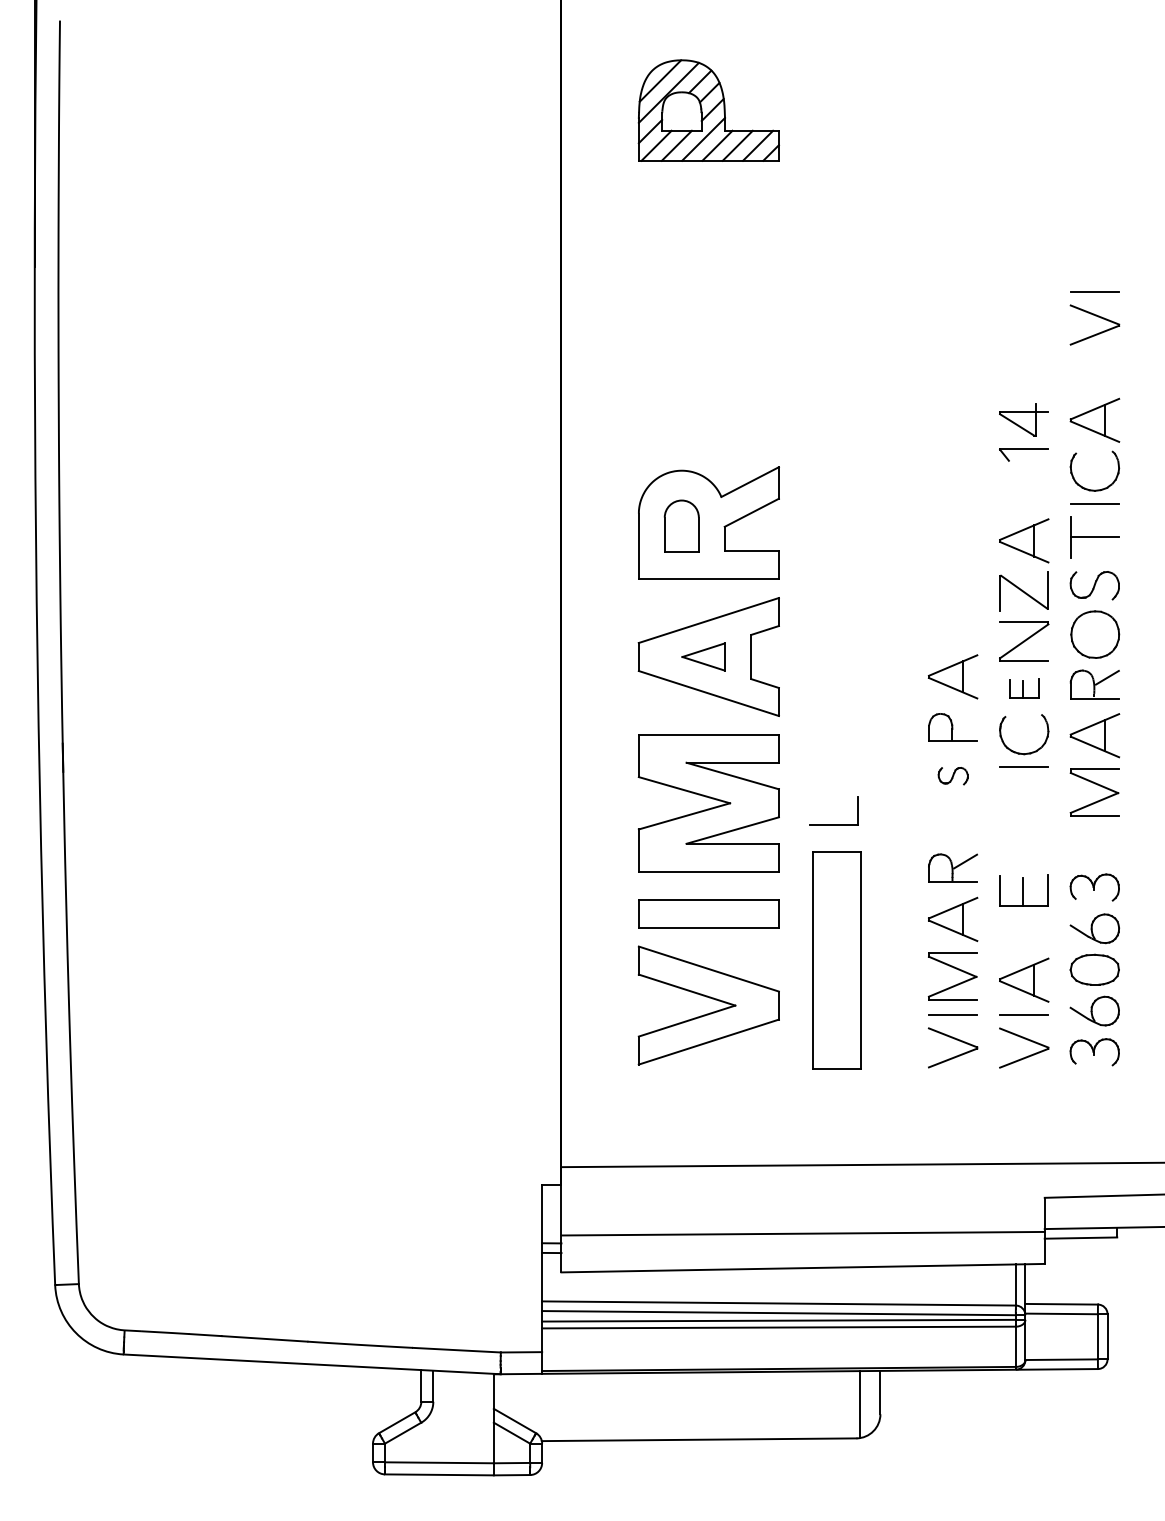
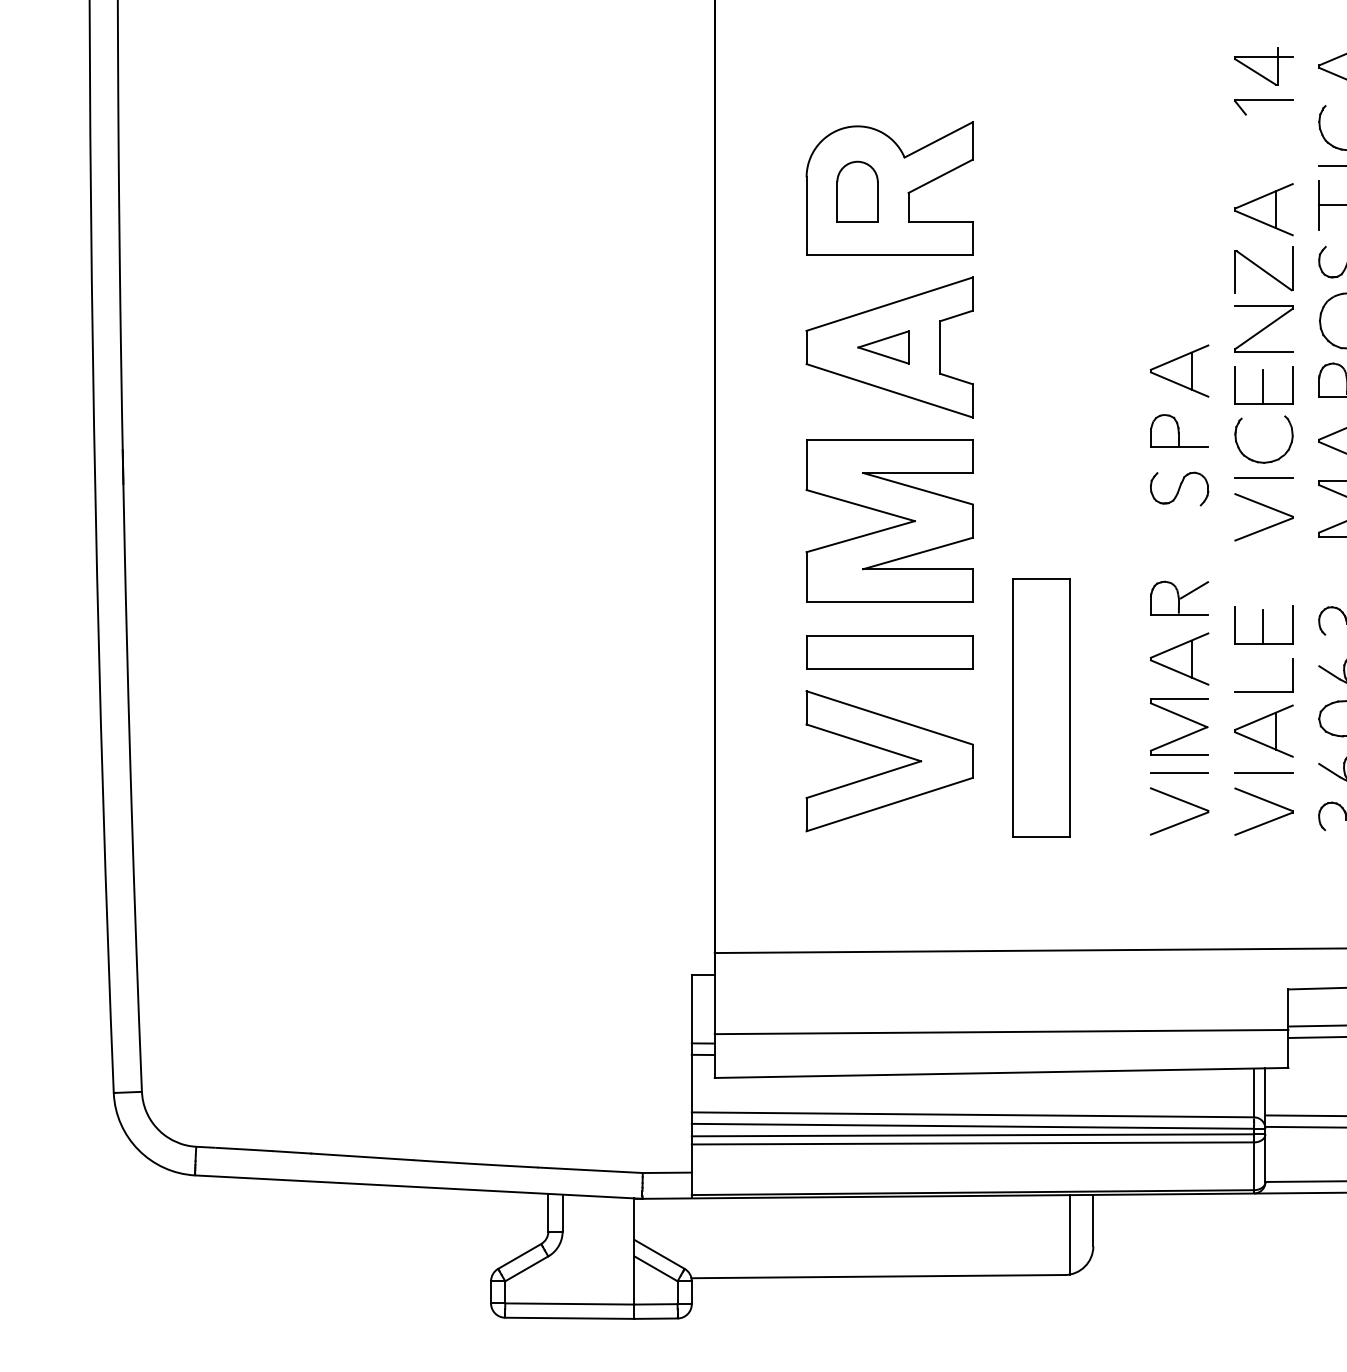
part: (1023, 688) -> (1263, 384), size x1.67
part: (953, 775) -> (1180, 488), size x1.67
part: (1027, 792) -> (1267, 508), added
part: (833, 824) -> (1263, 691), moved

